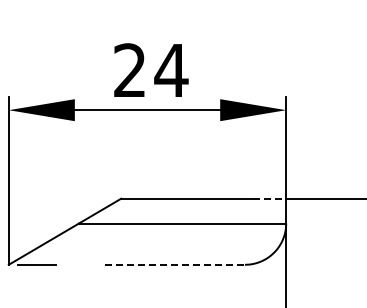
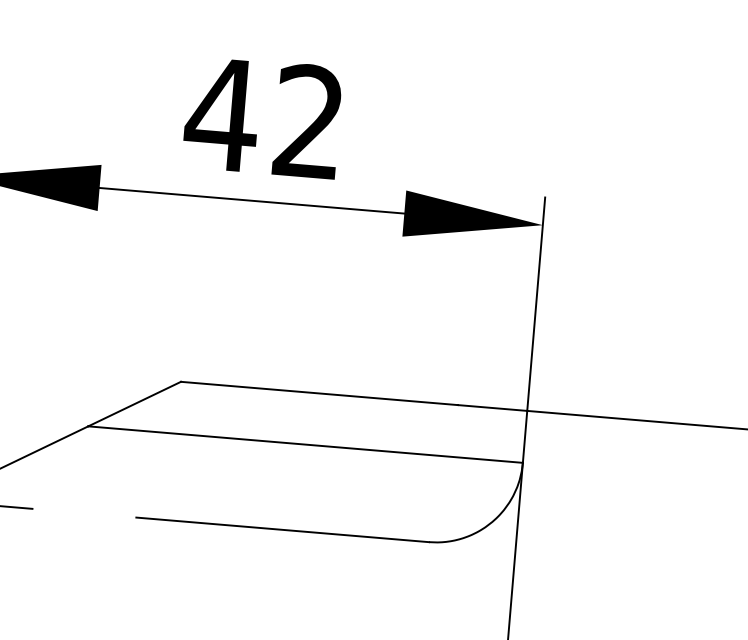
text: (150, 69) -> (265, 115), 24 -> 42
line: (269, 198) -> (492, 407), dashed -> solid
line: (175, 264) -> (283, 529), dashed -> solid

